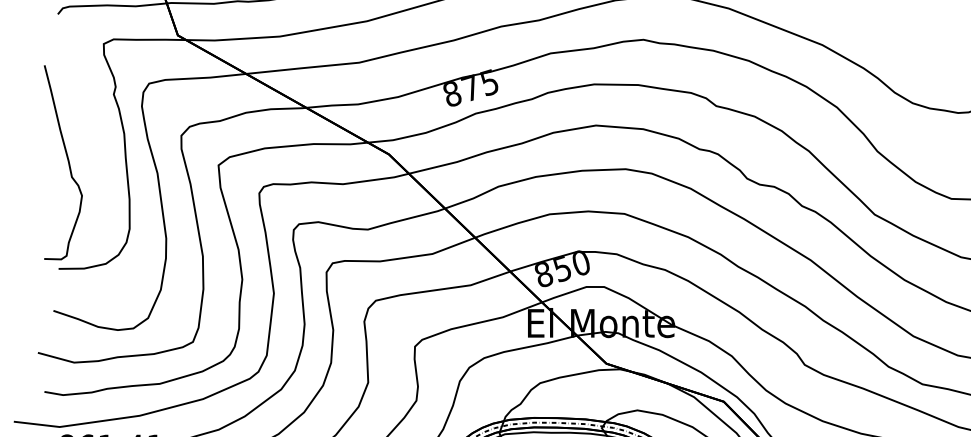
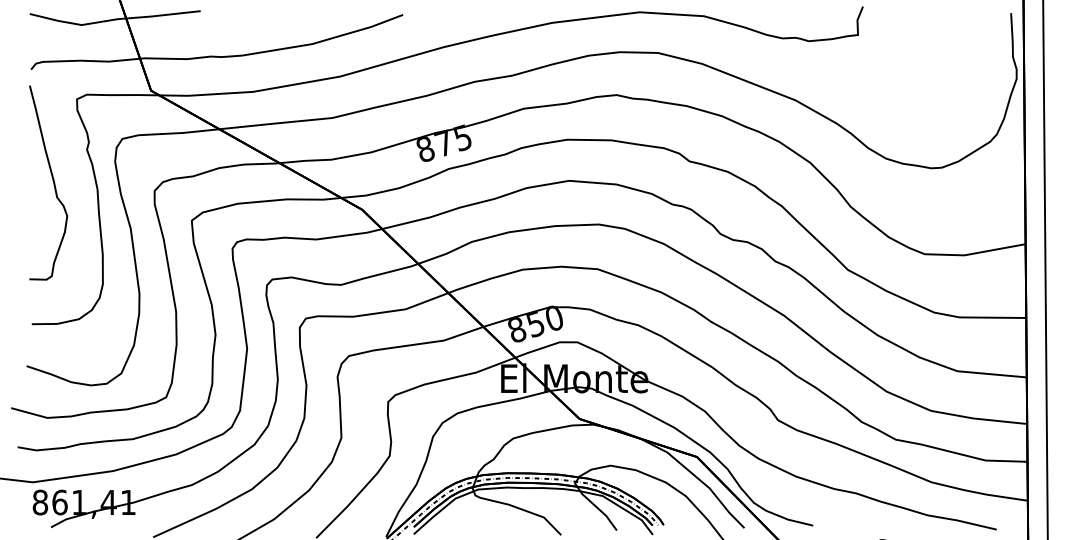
curve: (67, 160) -> (52, 180), moved

